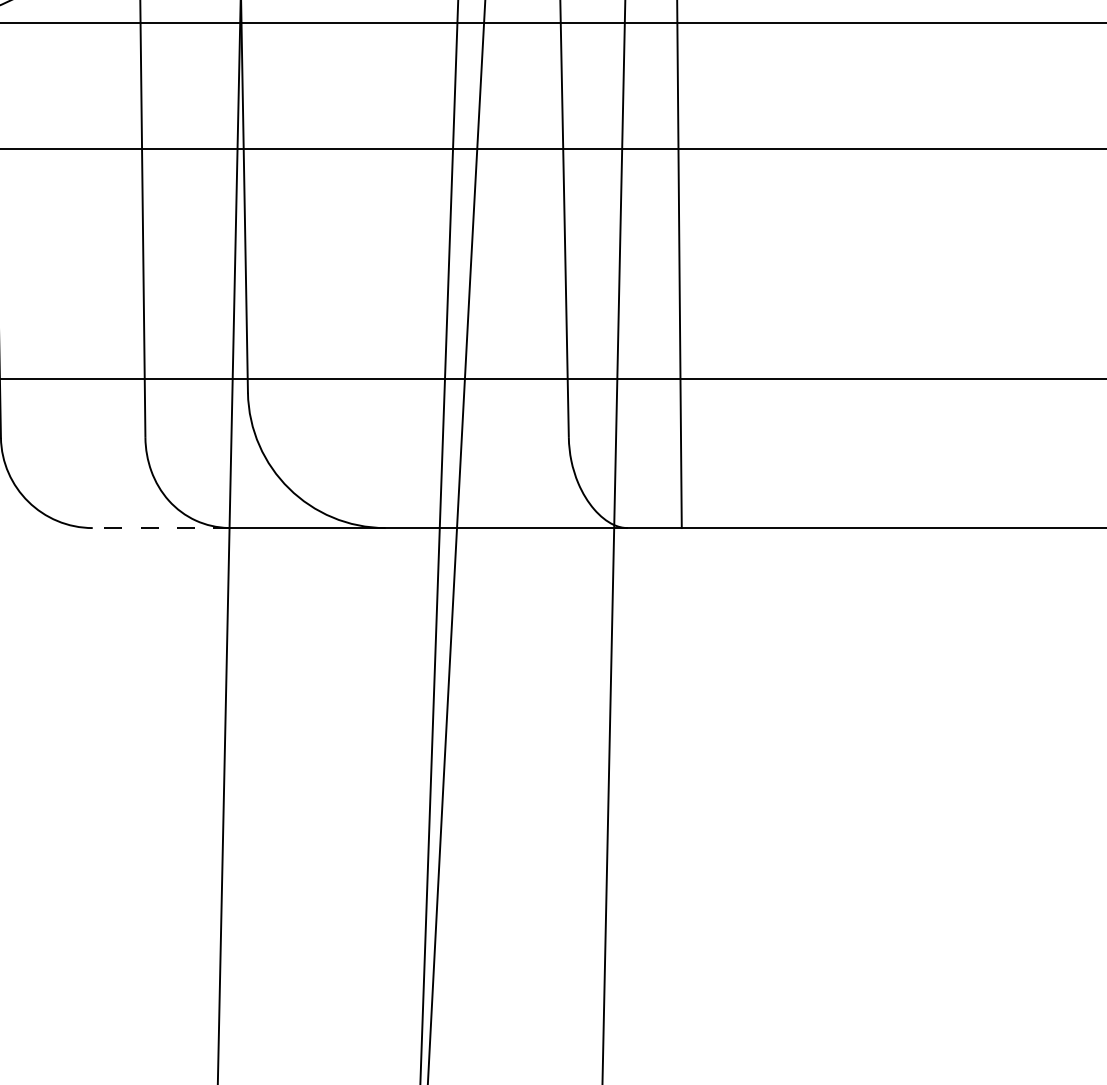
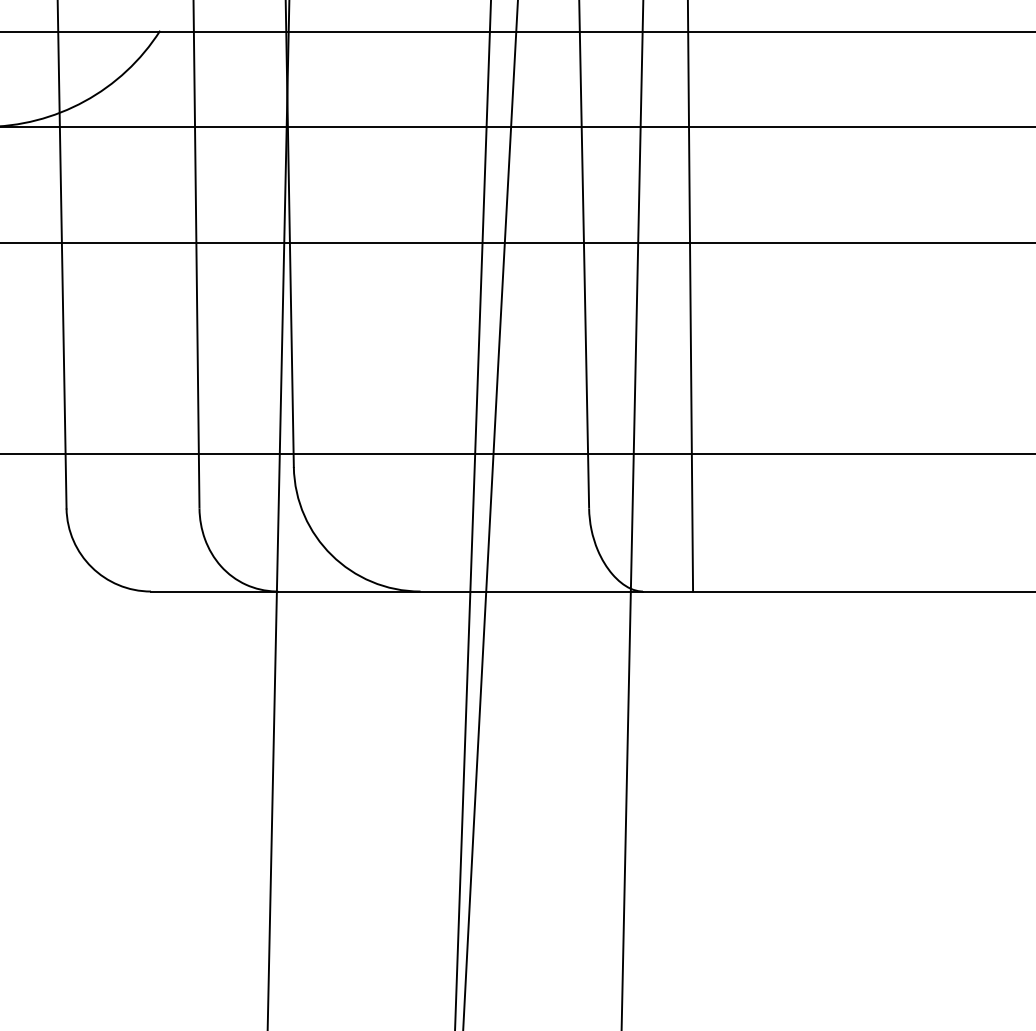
line: (161, 528) -> (214, 591), dashed -> solid

